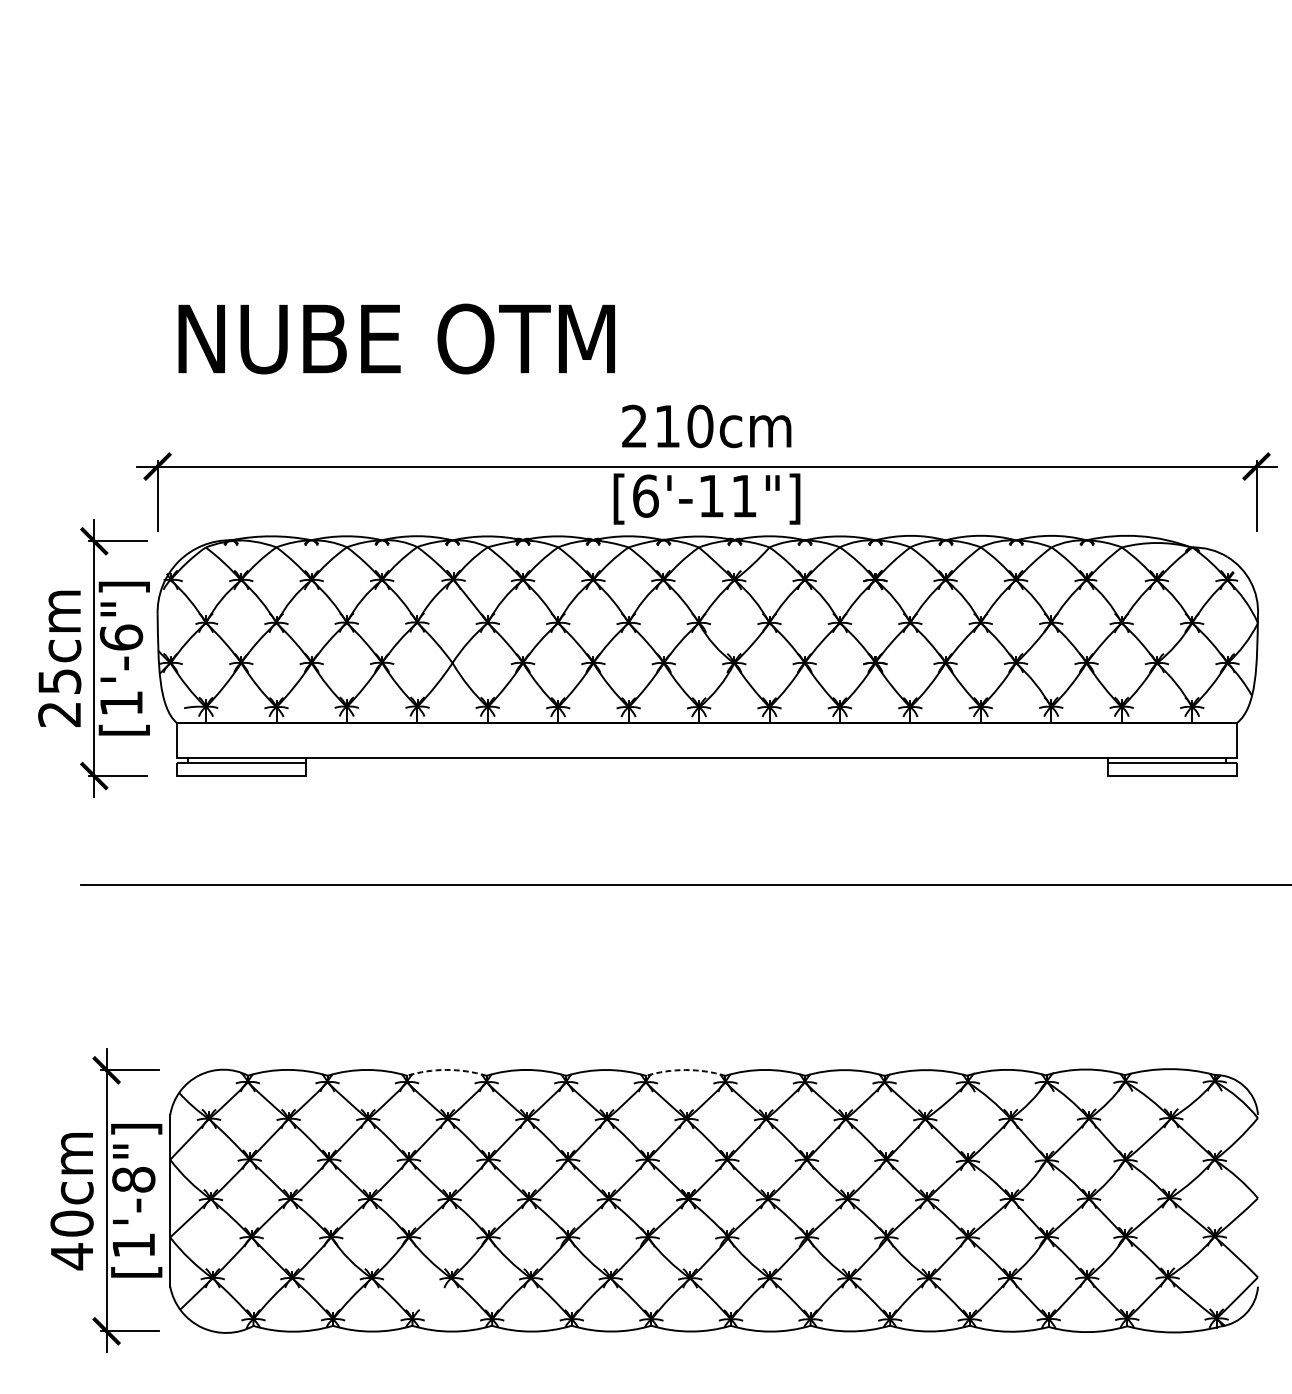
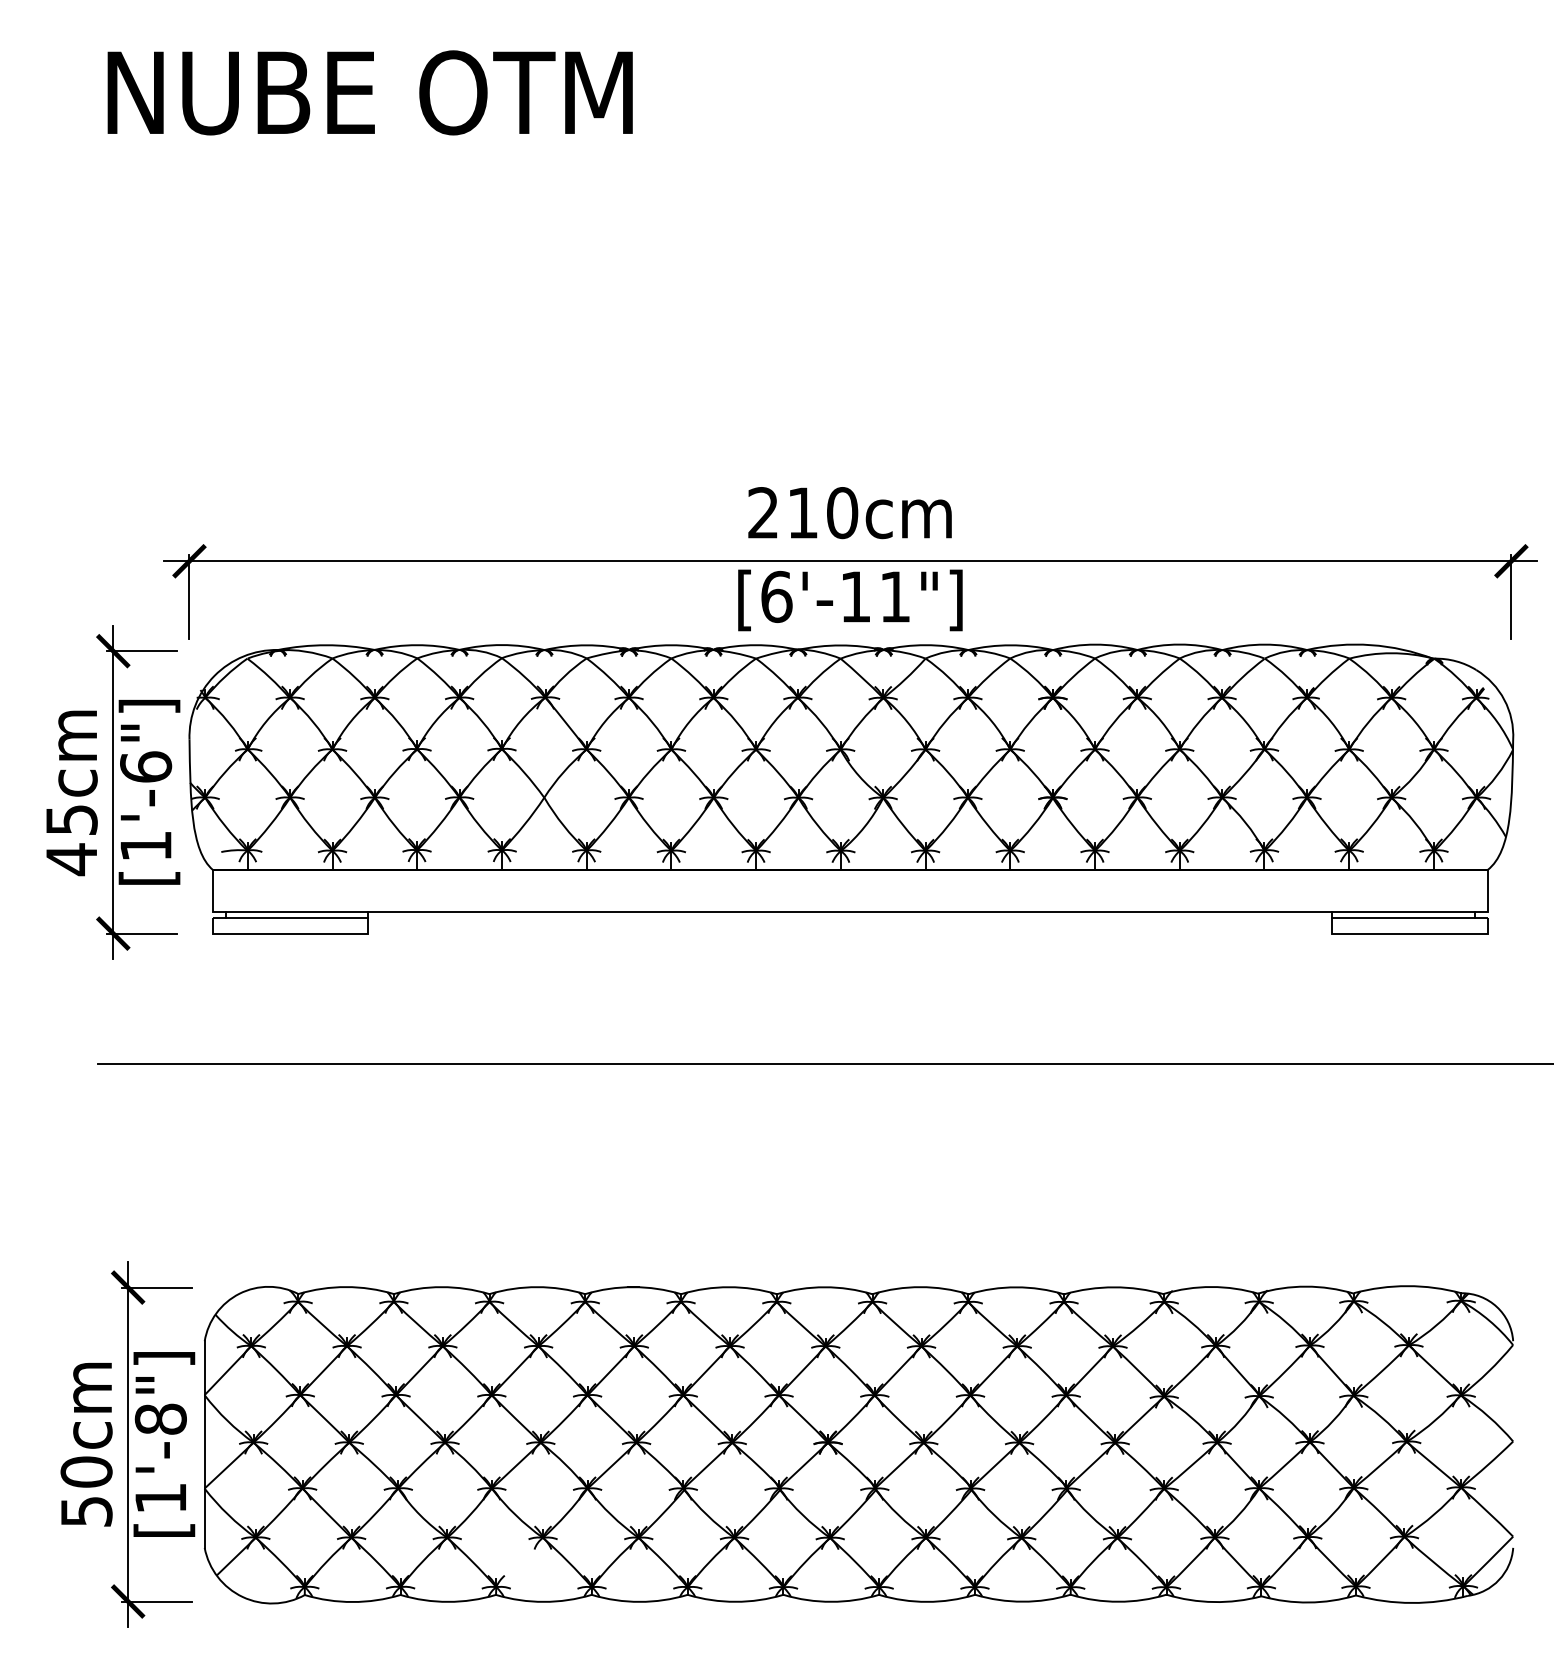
text: (396, 338) -> (369, 92), moved
text: (58, 714) -> (70, 859), 25cm -> 45cm
arc: (446, 1070) -> (537, 1287), dashed -> solid
arc: (685, 1070) -> (824, 1287), dashed -> solid
text: (71, 1256) -> (86, 1511), 40cm -> 50cm

